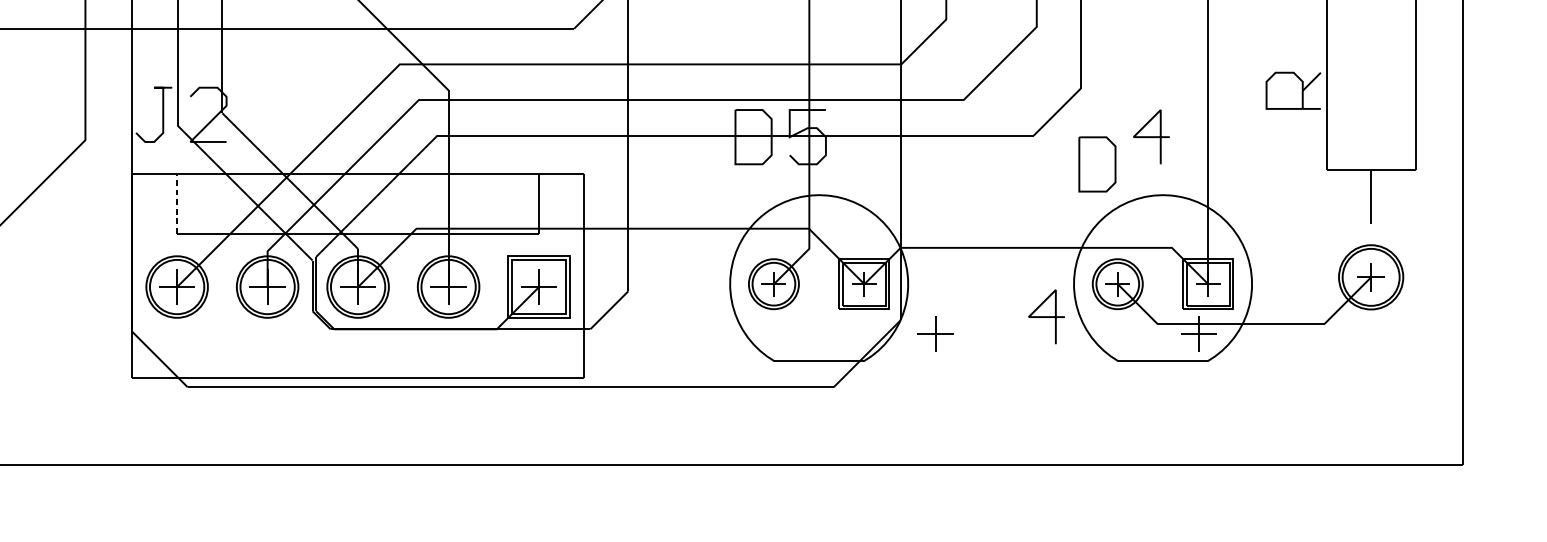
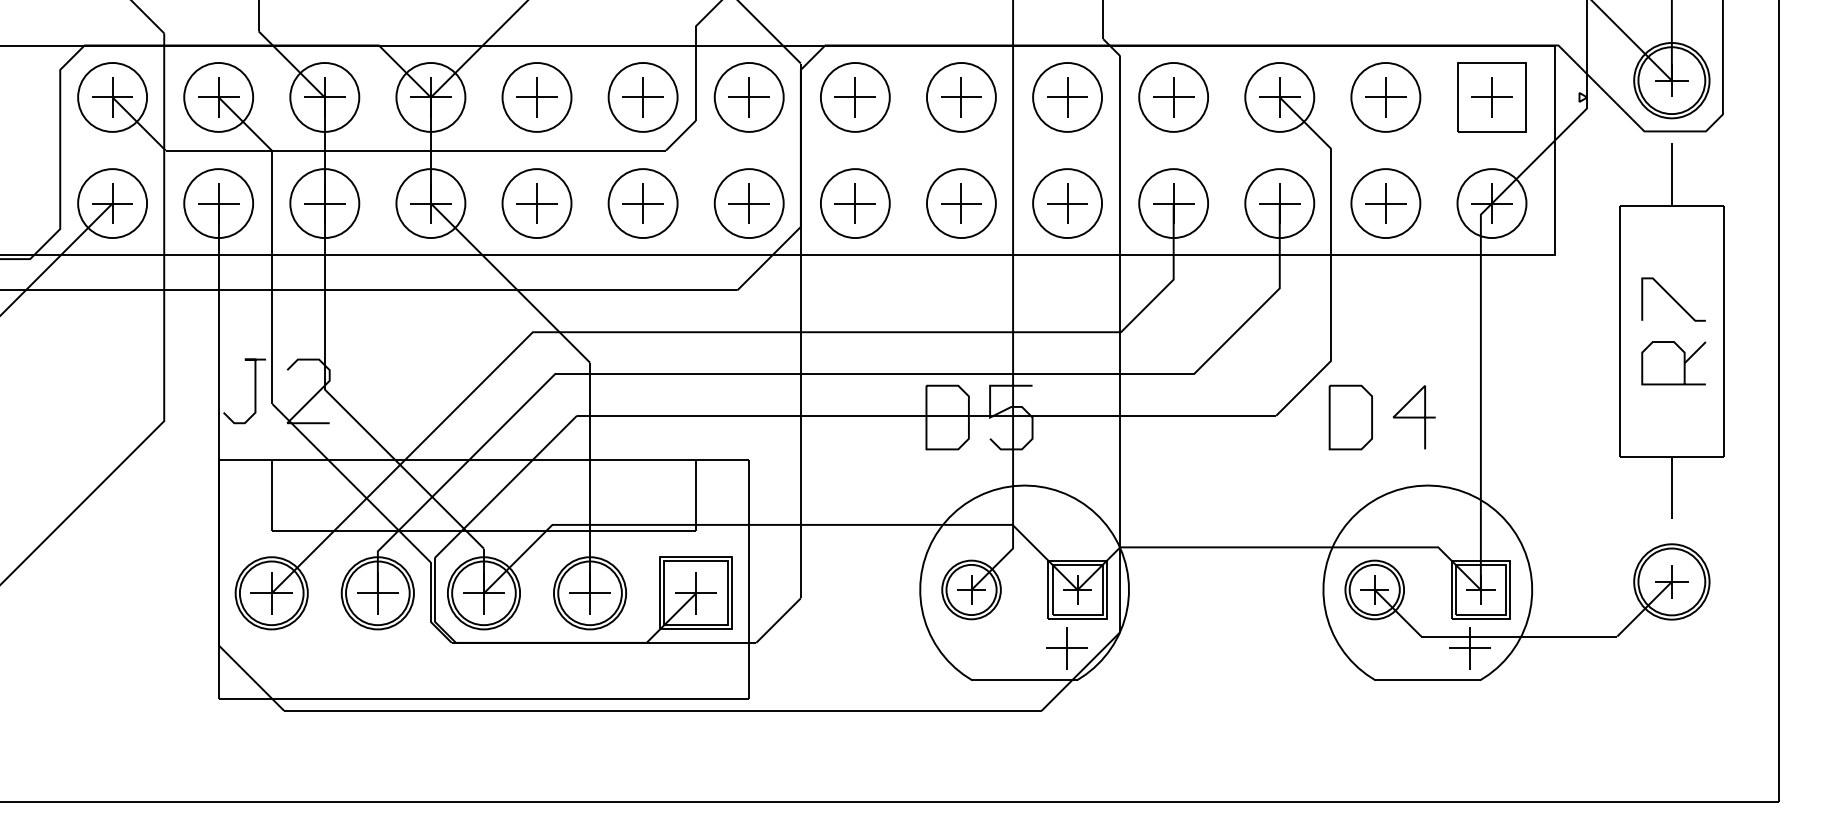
line: (1372, 36) -> (1673, 299), added
part: (1293, 91) -> (1673, 363), moved
part: (1097, 164) -> (1350, 417), moved
line: (176, 203) -> (271, 495), dashed -> solid
line: (1046, 317) -> (1291, 628), removed
part: (935, 334) -> (1066, 648), moved

